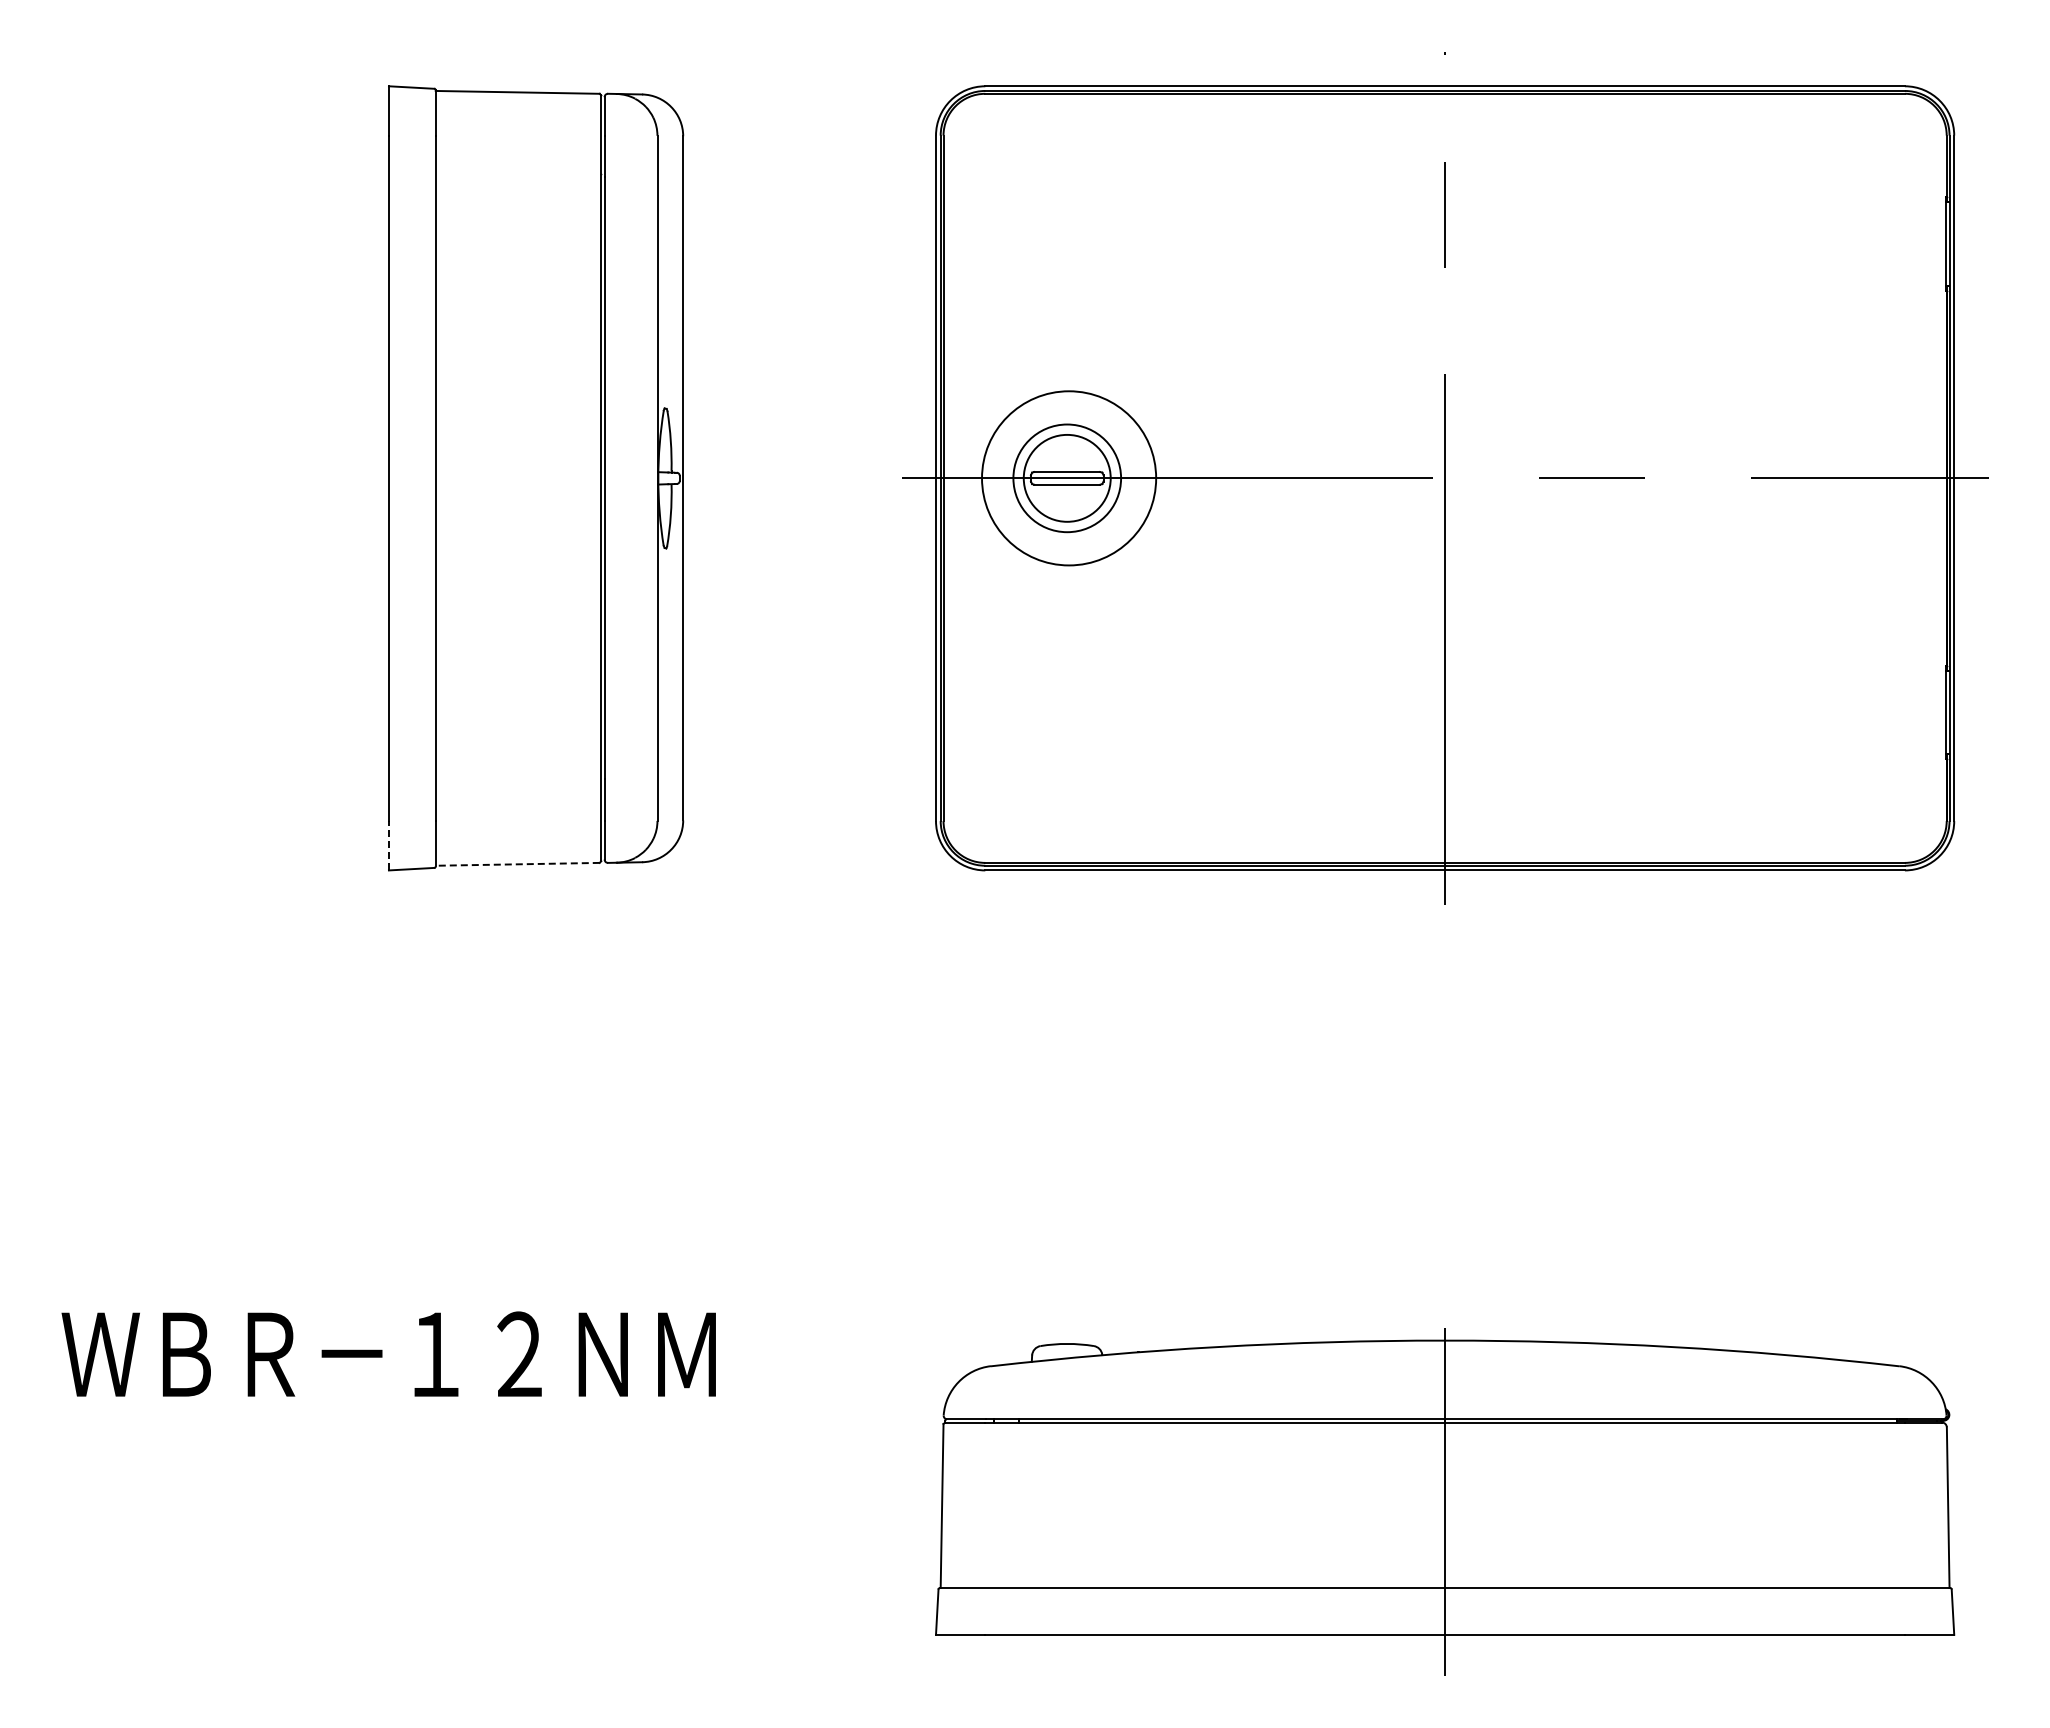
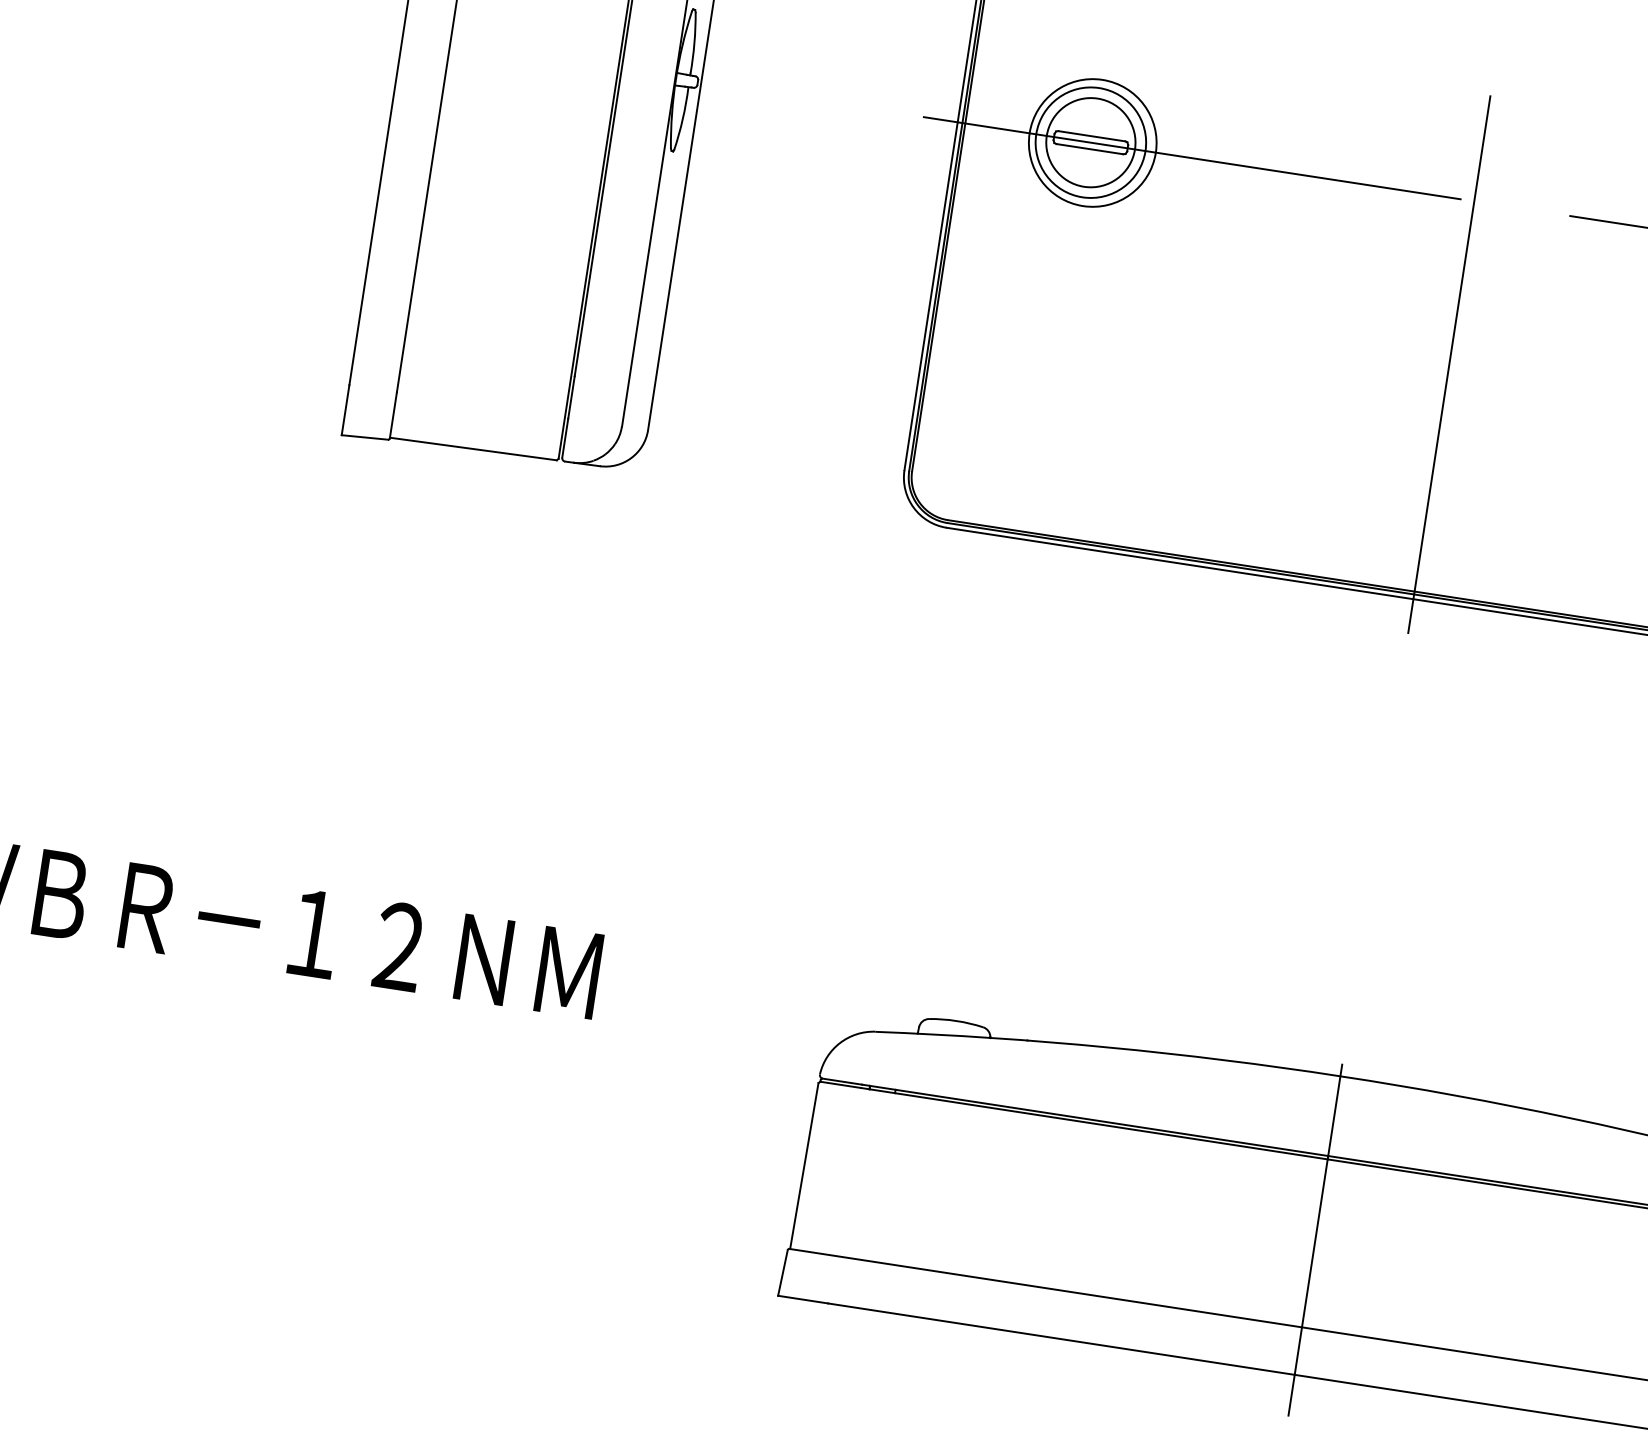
circle: (1068, 478) -> (1092, 143), size x0.71
line: (388, 845) -> (345, 409), dashed -> solid
line: (517, 864) -> (473, 449), dashed -> solid

